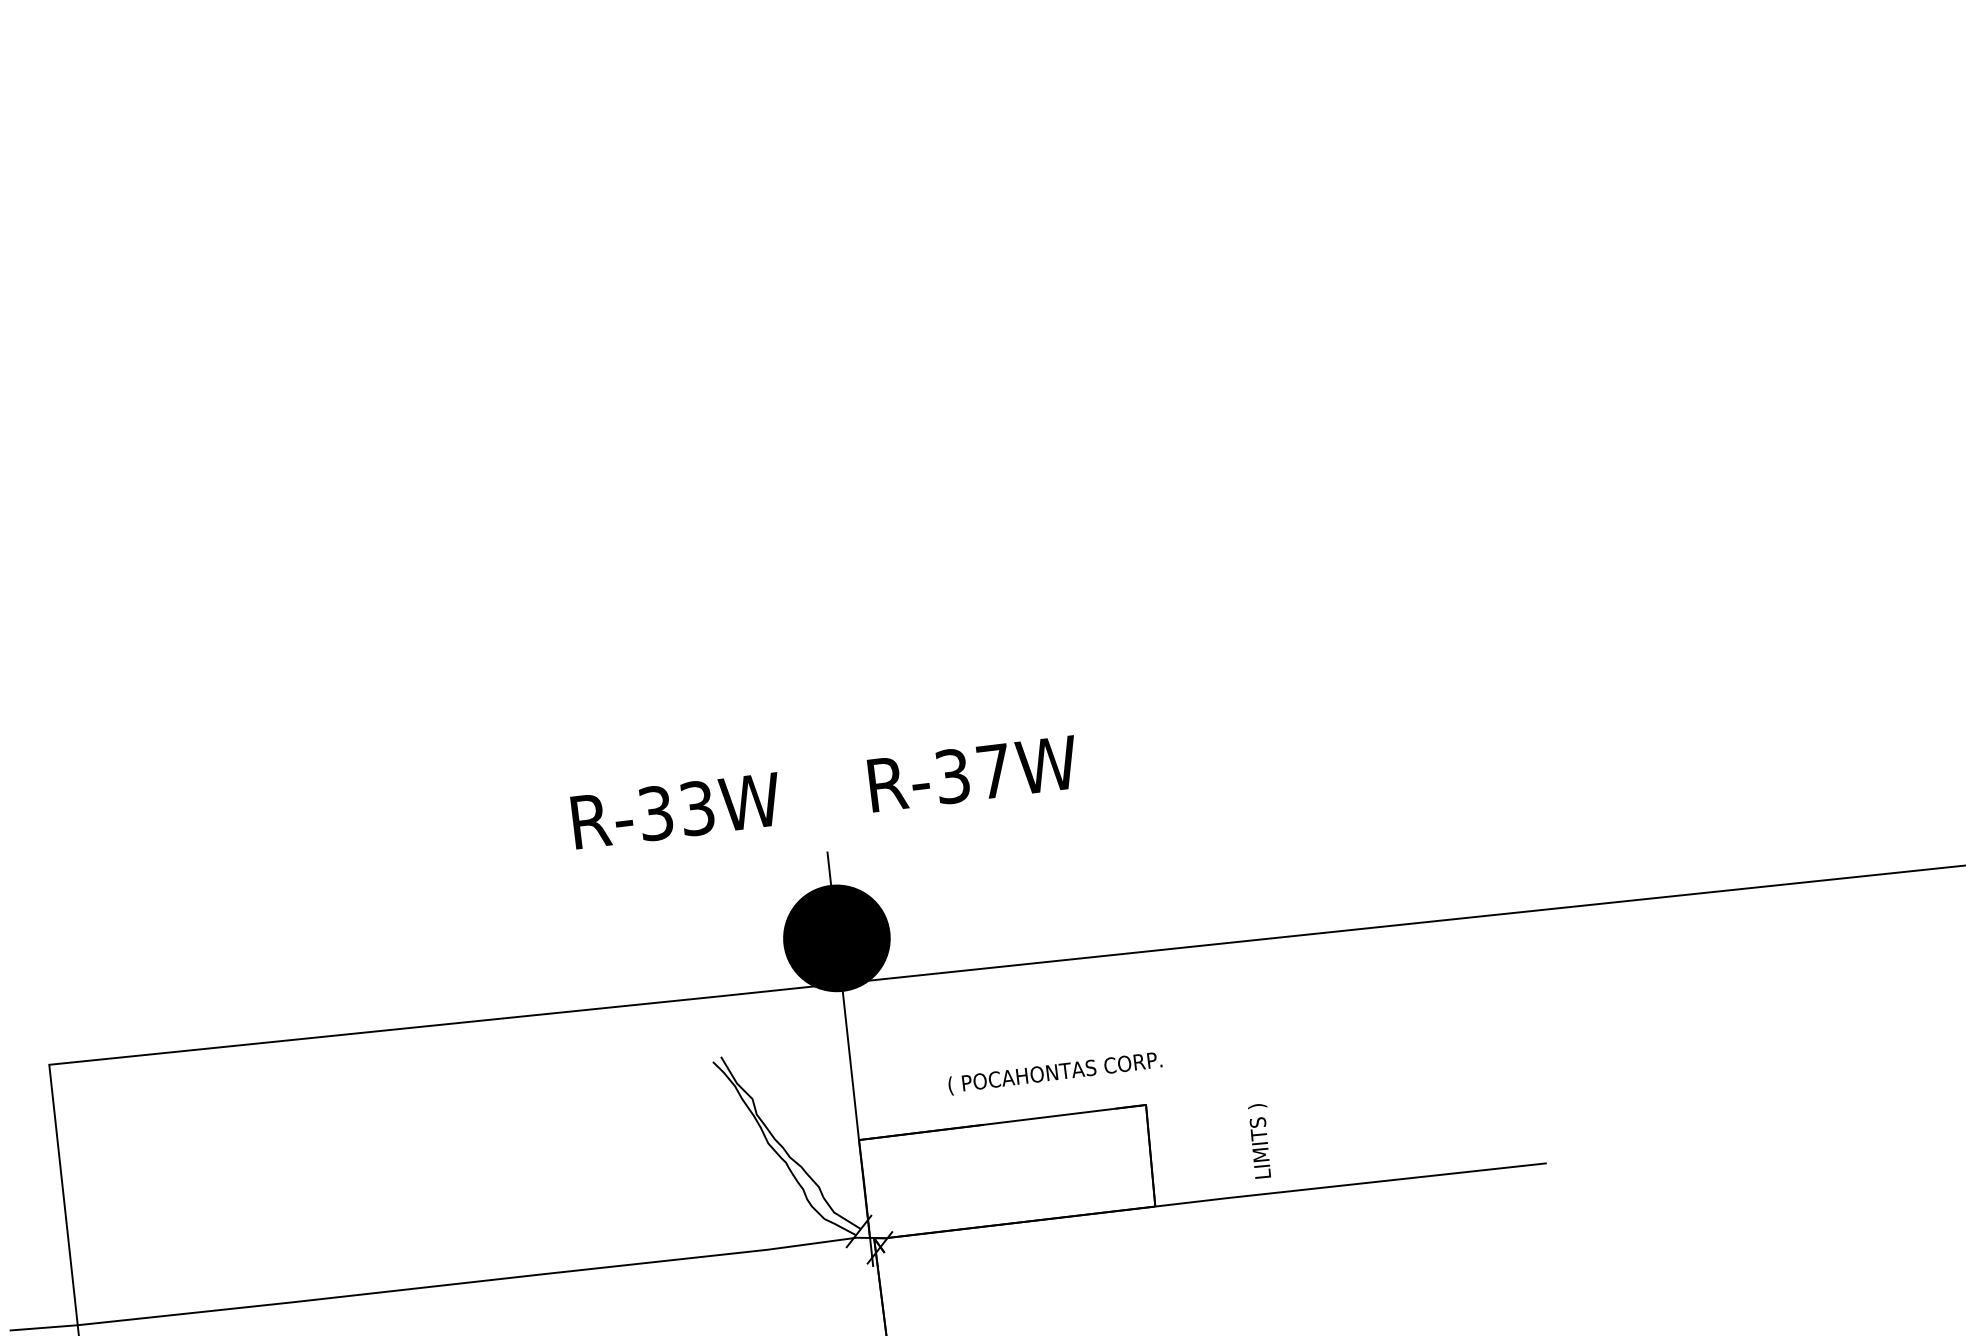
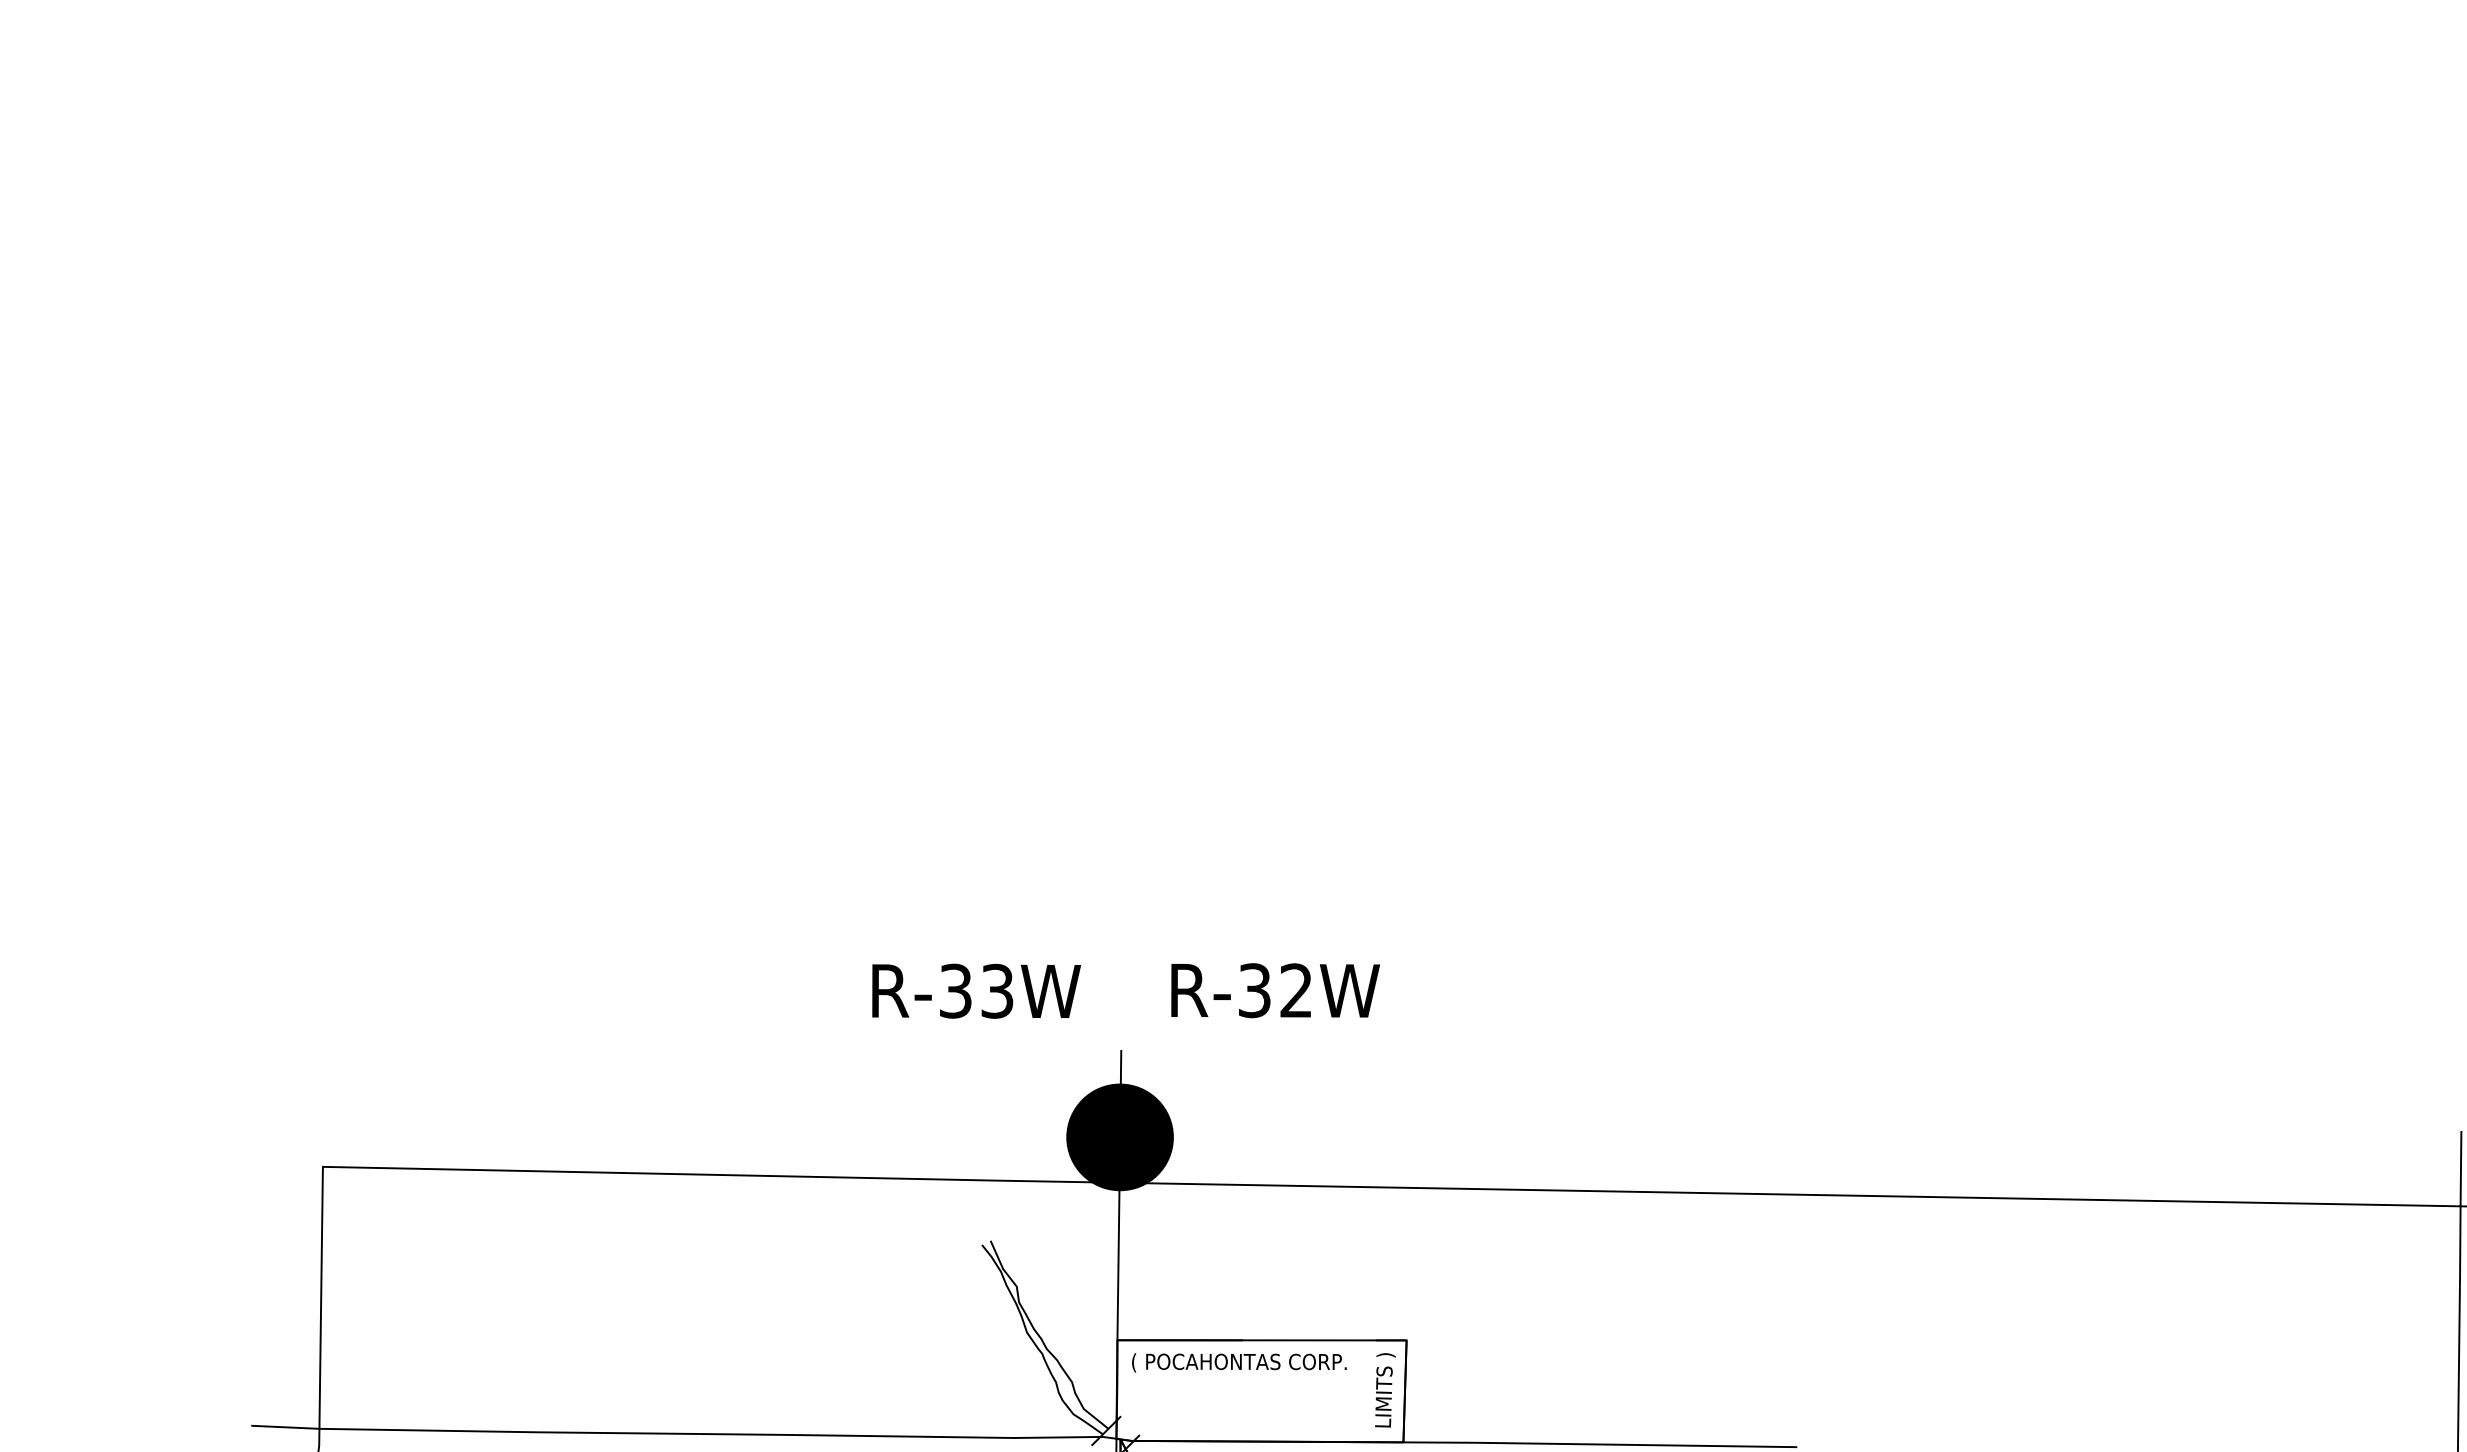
text: (993, 771) -> (1295, 990), R-37W -> R-32W
text: (1055, 1072) -> (1239, 1362), moved
text: (1261, 1141) -> (1385, 1390), moved

